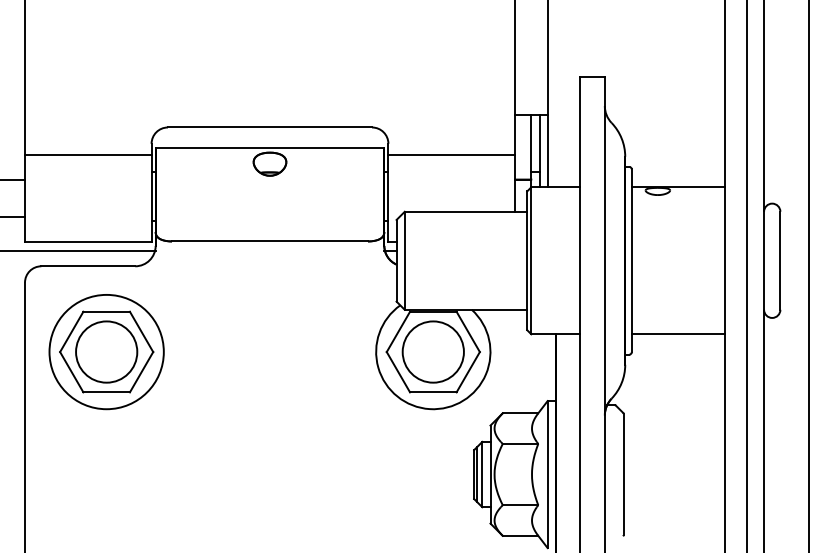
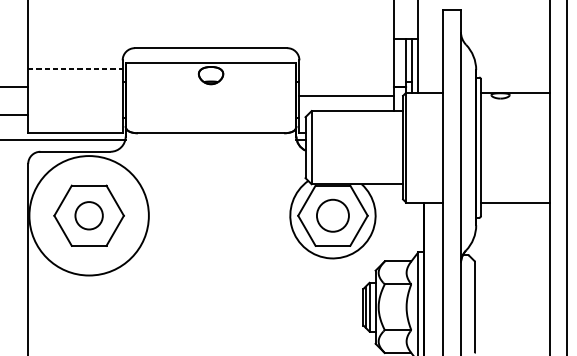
line: (88, 155) -> (75, 69), solid -> dashed
line: (451, 155) -> (346, 96), moved
circle: (106, 351) -> (89, 215), size x0.6
circle: (106, 351) -> (89, 215), size x1.4
circle: (432, 351) -> (332, 215), size x0.7

